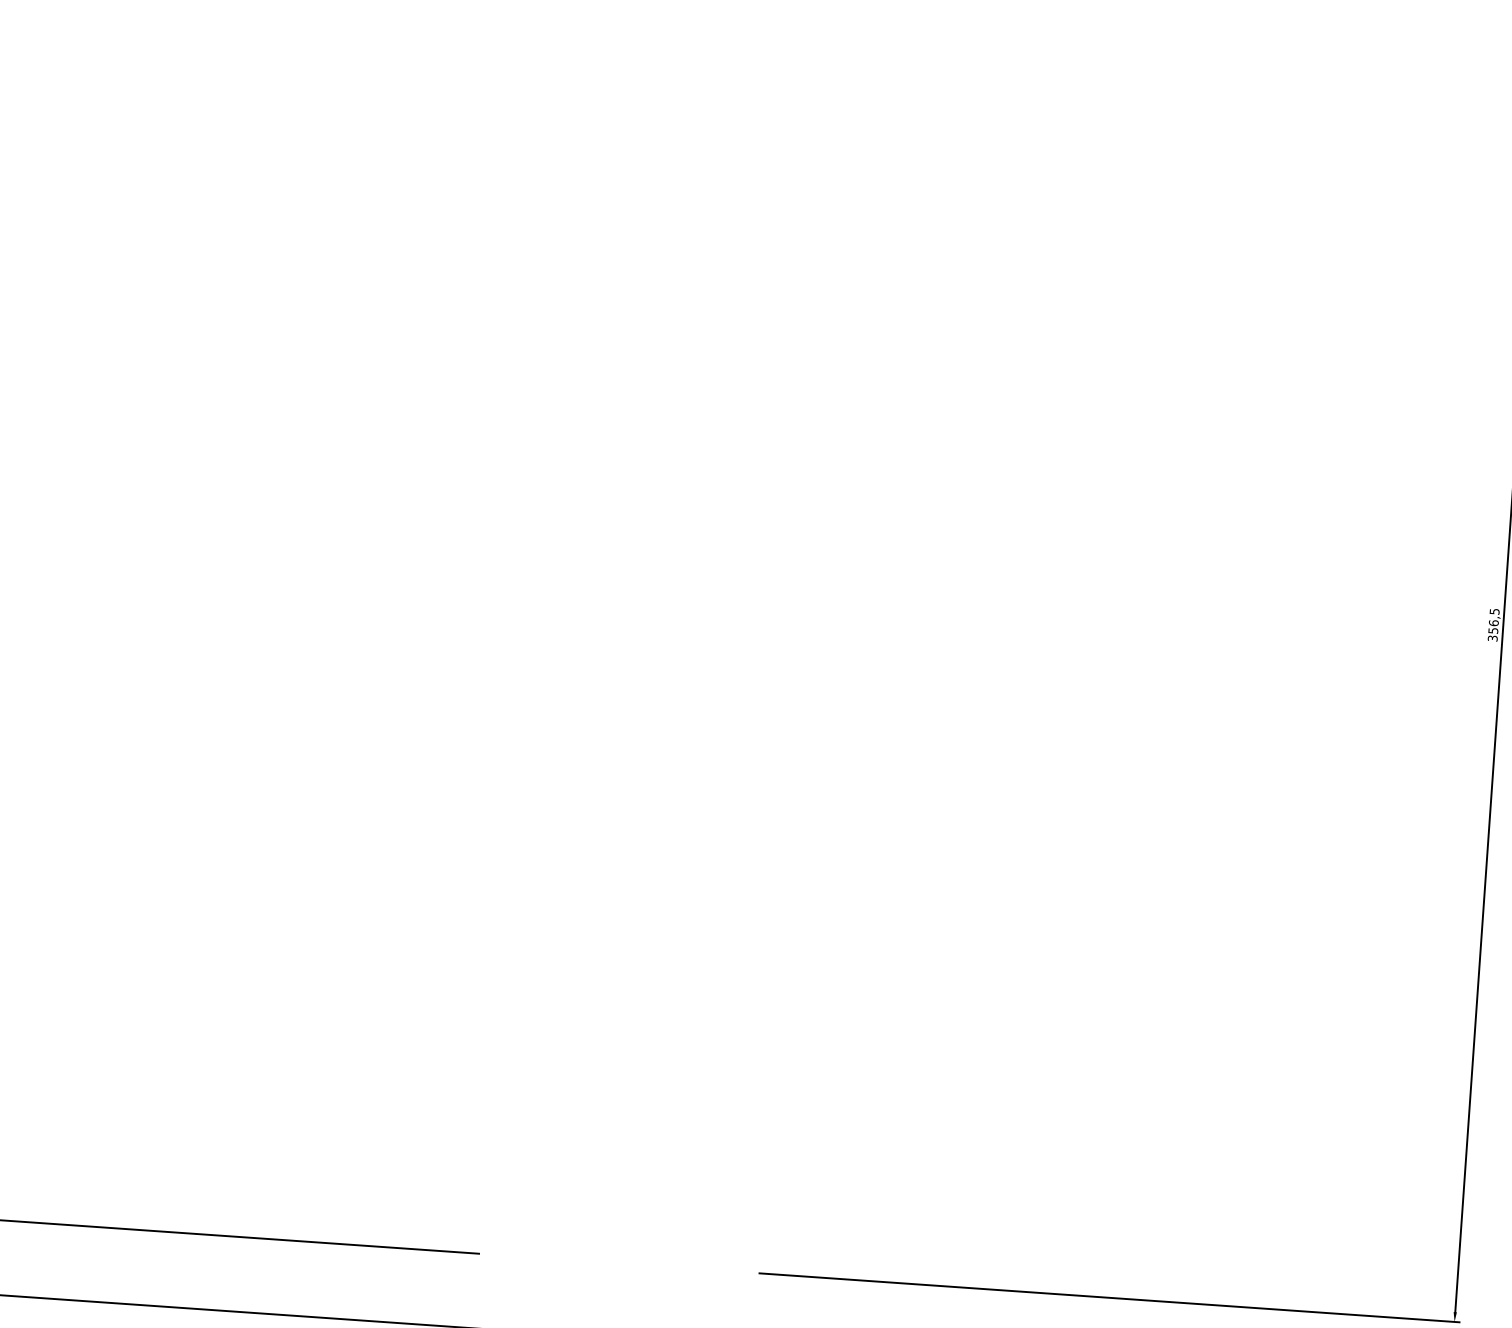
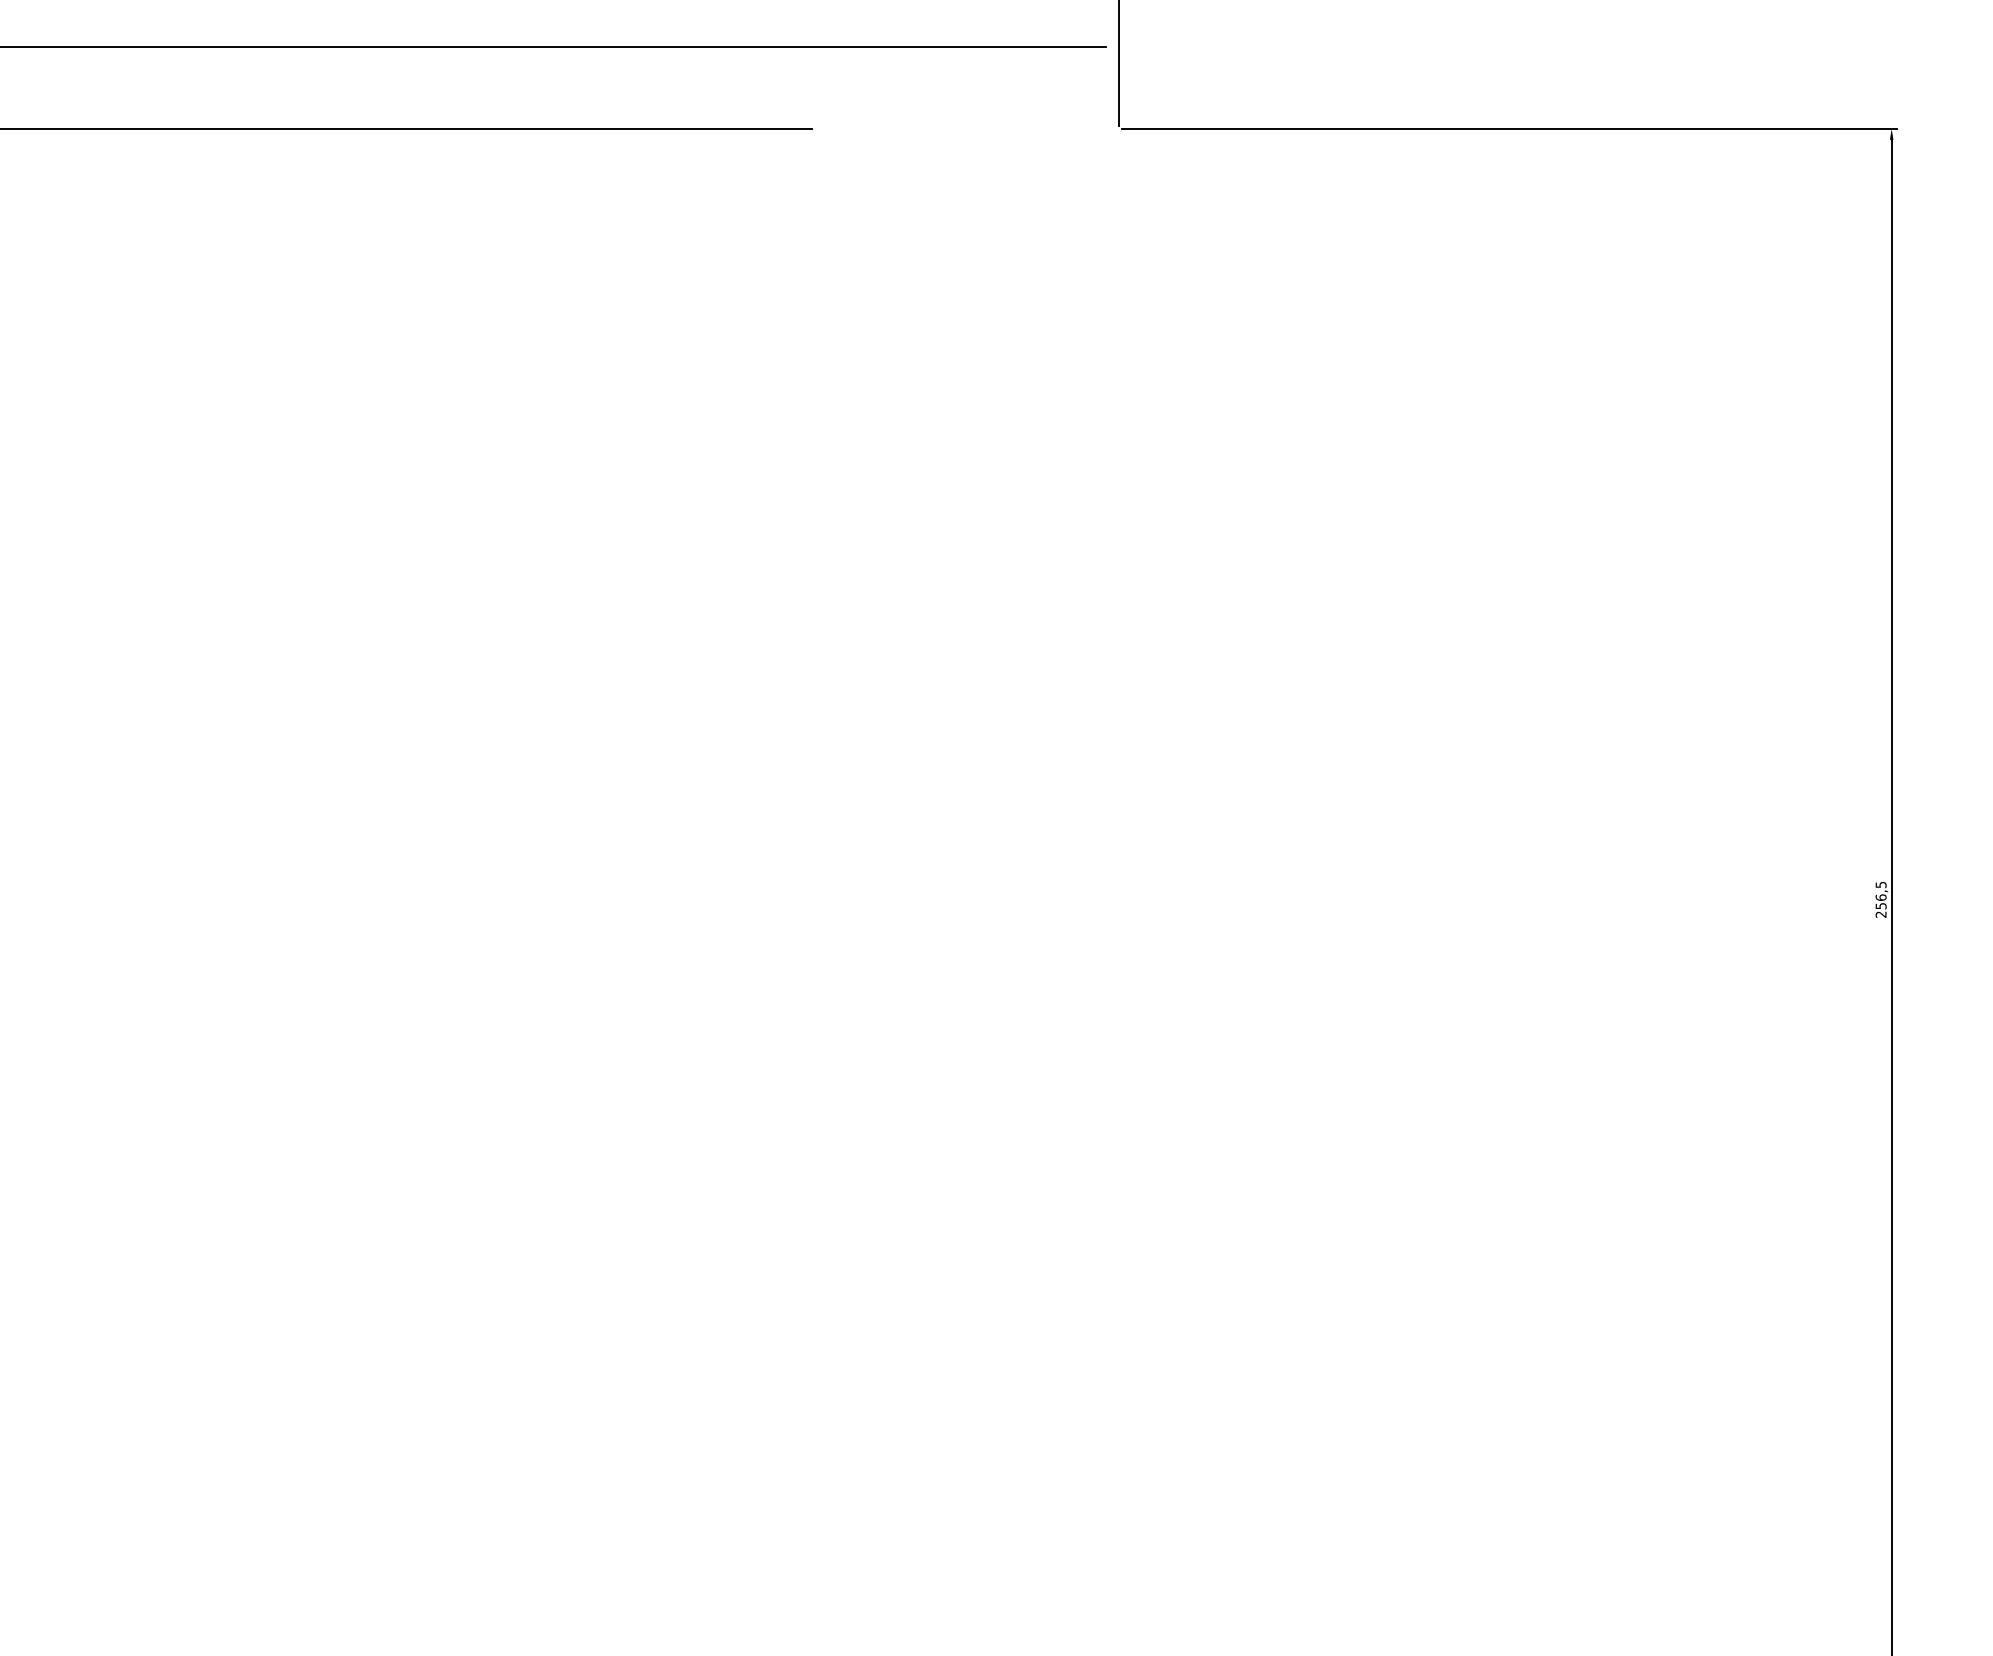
text: (1493, 638) -> (1881, 914), 356,5 -> 256,5

